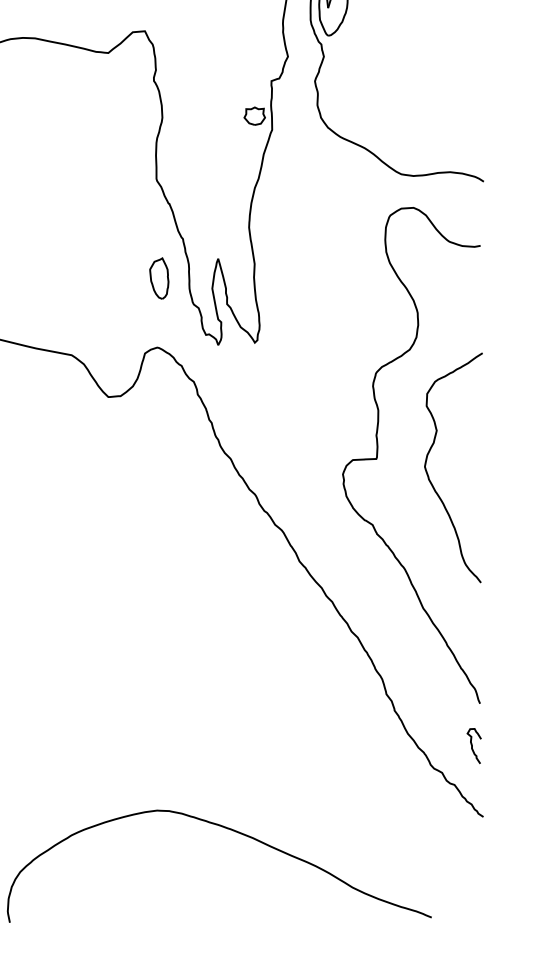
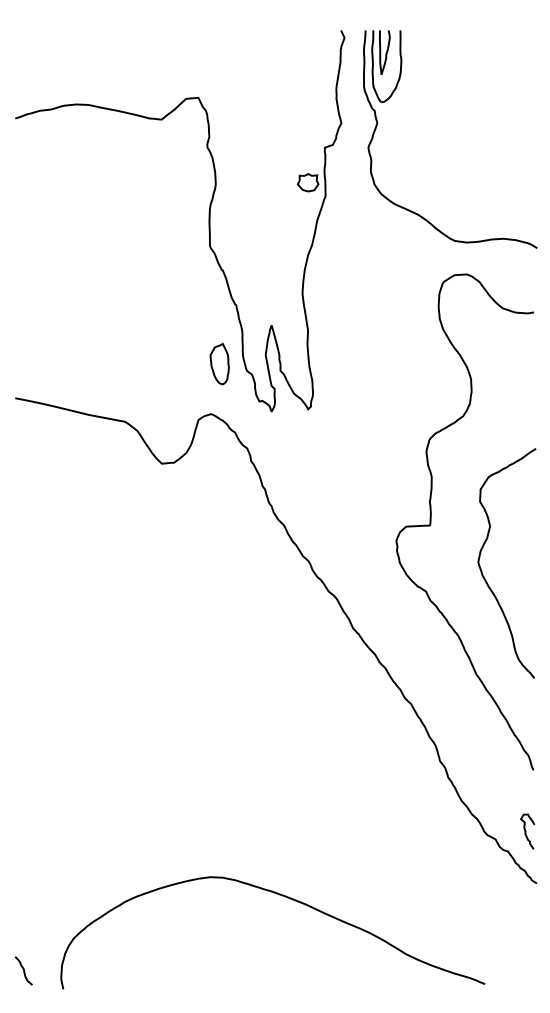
part: (159, 277) -> (219, 363), moved
curve: (429, 475) -> (482, 571), moved
curve: (473, 745) -> (526, 831), moved

